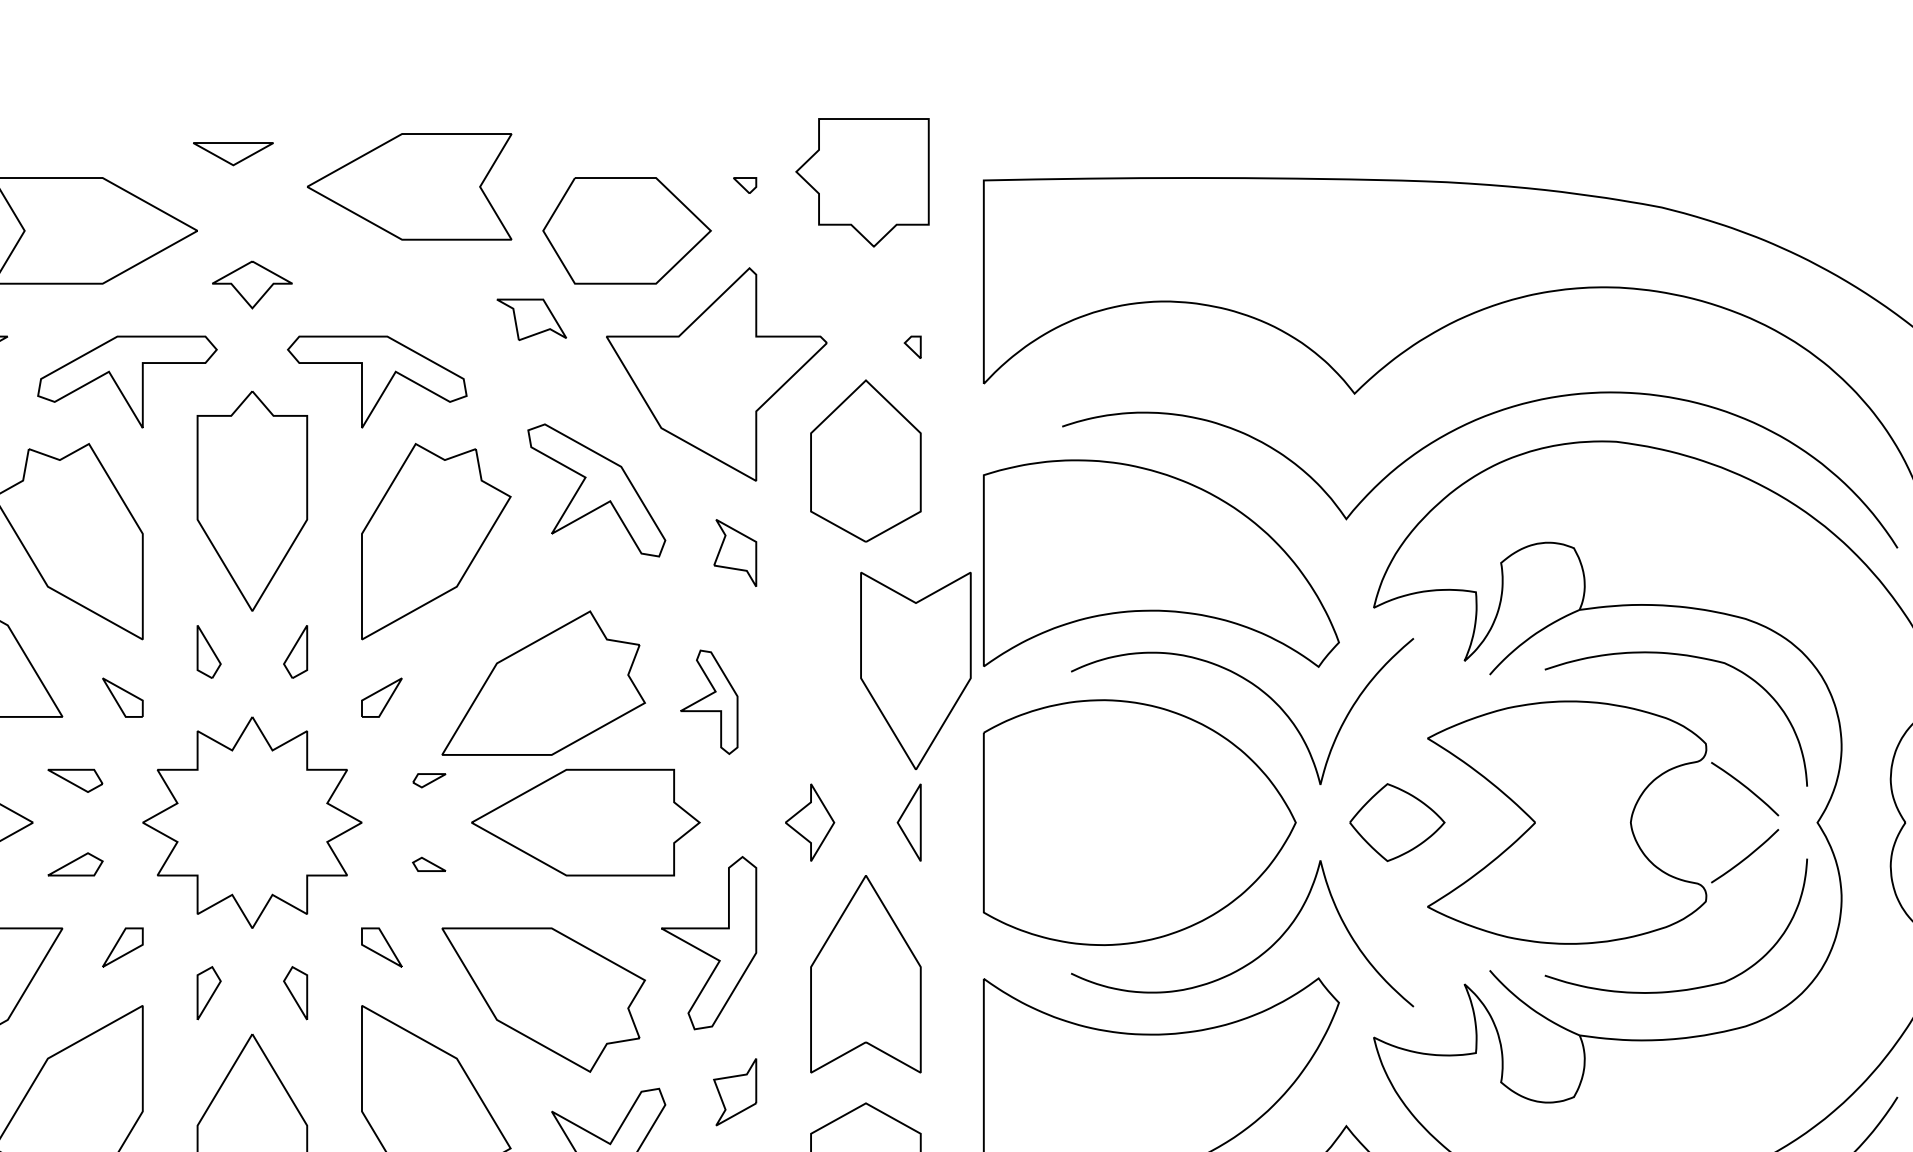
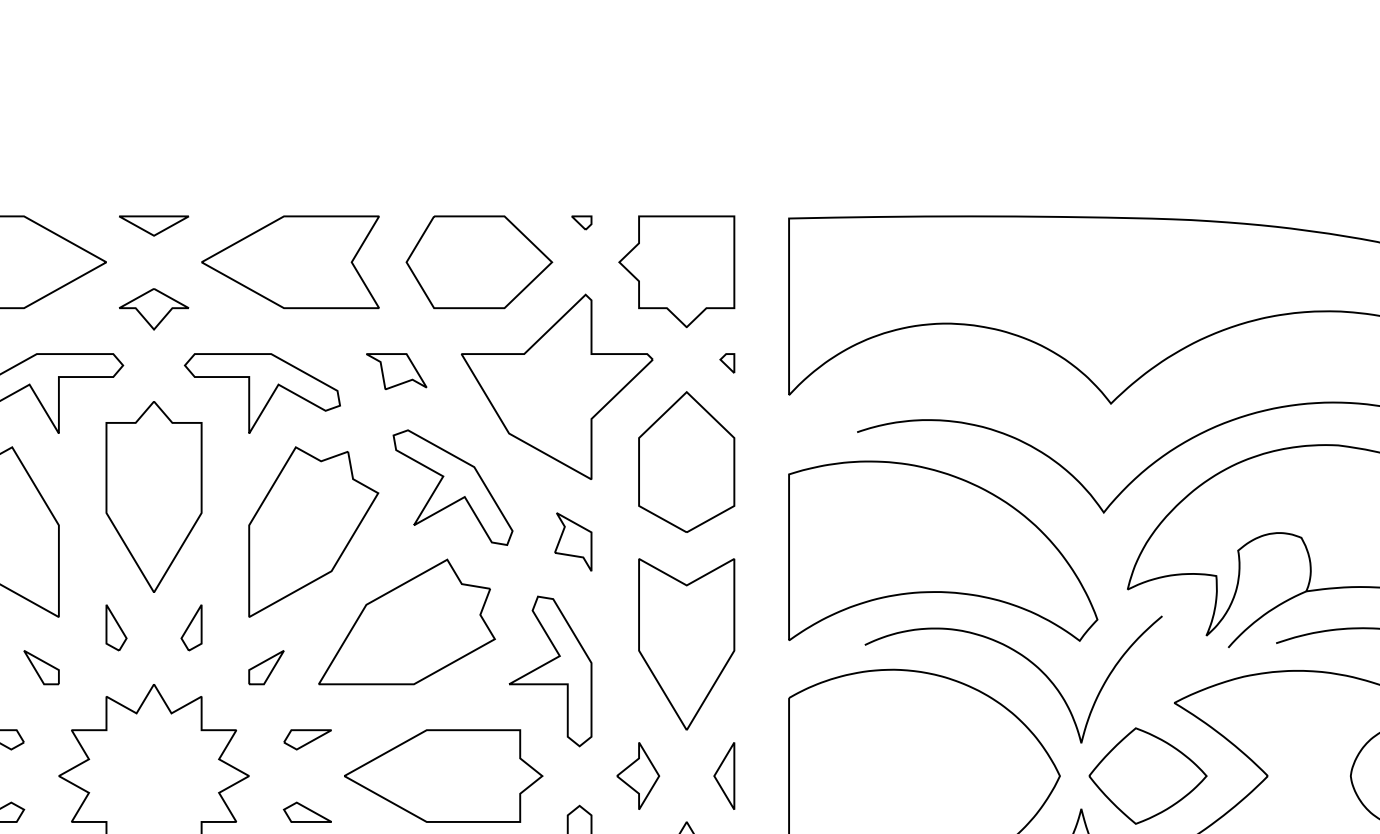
part: (233, 154) -> (154, 226), moved
part: (862, 182) -> (676, 271), moved
part: (409, 186) -> (290, 261), moved
part: (531, 319) -> (396, 371), moved
part: (915, 670) -> (686, 643), moved
part: (543, 682) -> (406, 621), moved
part: (709, 702) -> (550, 671), size x1.67
part: (429, 780) -> (307, 739), size x1.67
part: (1397, 822) -> (1148, 775), size x1.43
part: (429, 864) -> (307, 812), size x1.67

